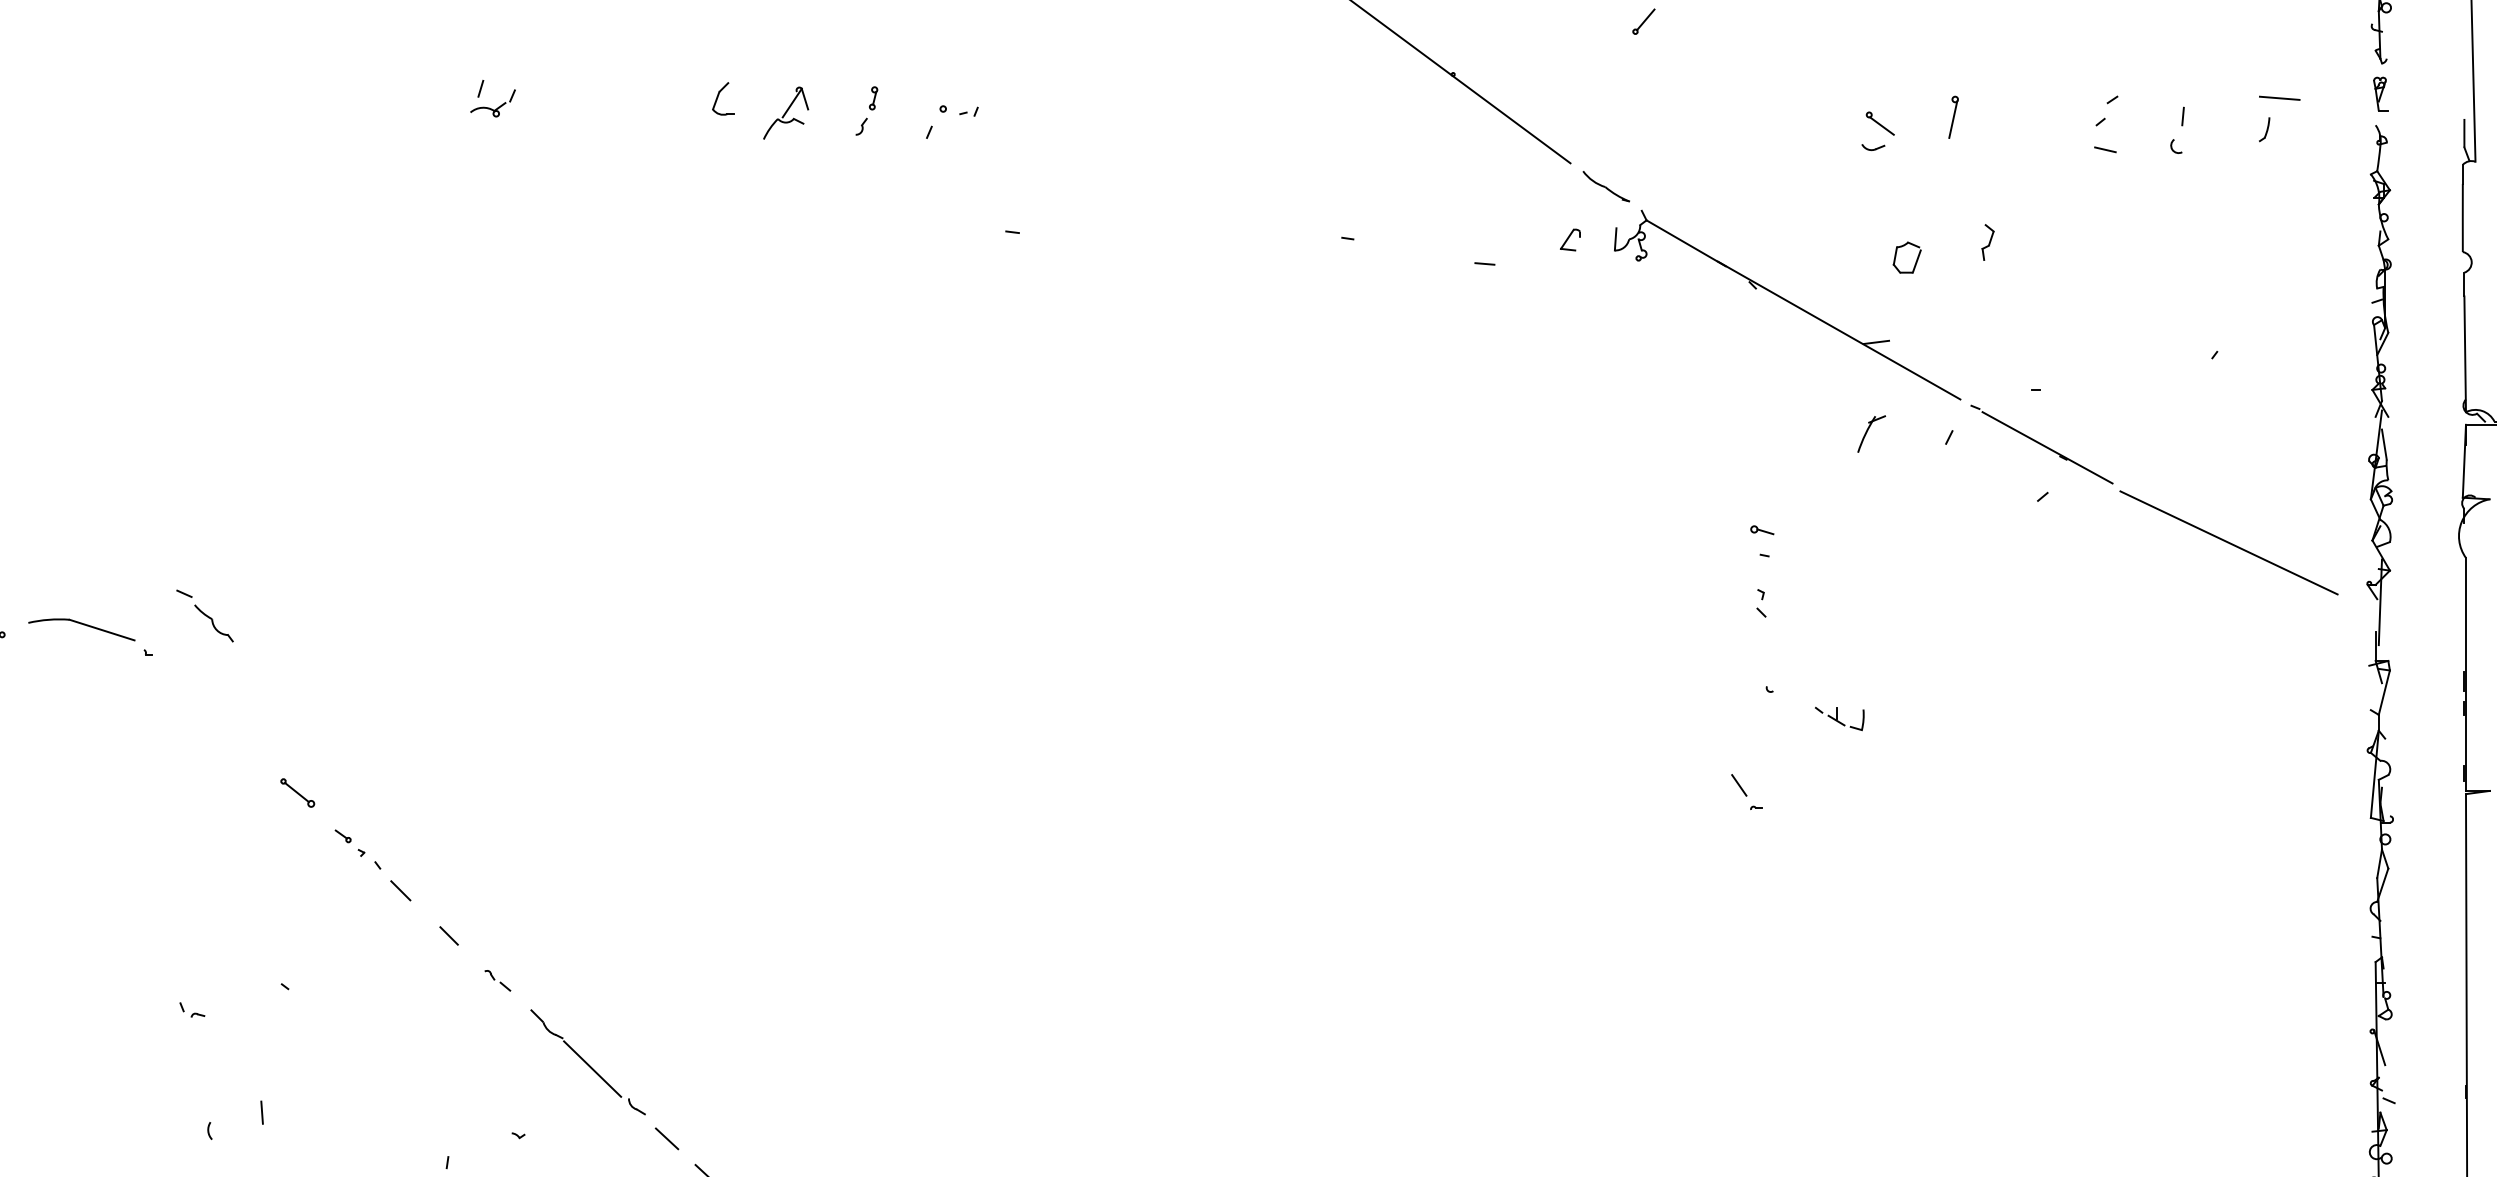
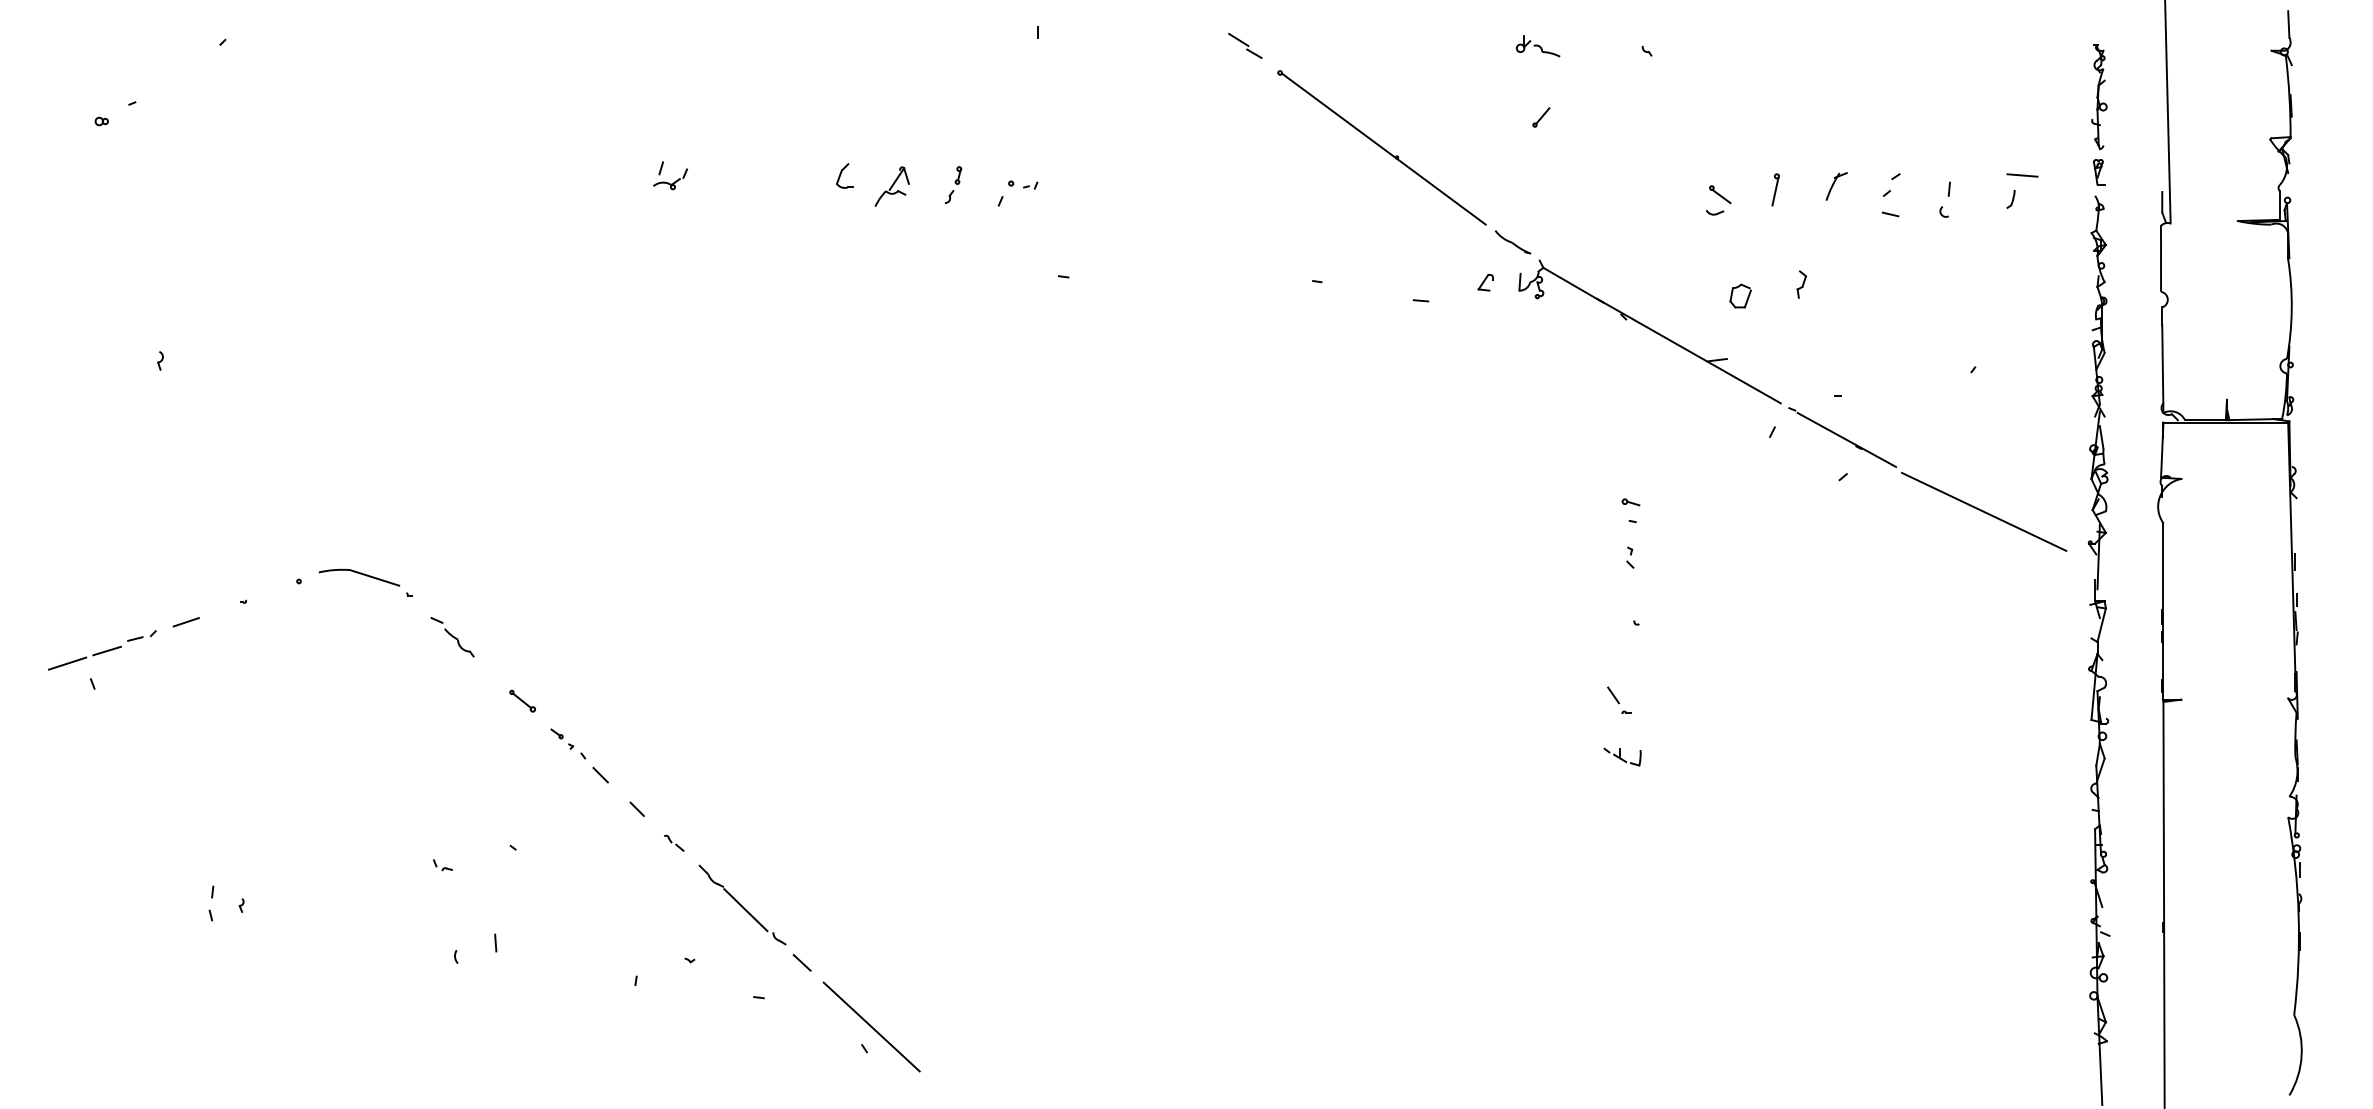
part: (1871, 433) -> (1836, 186), moved
part: (204, 616) -> (452, 637), moved
part: (1839, 718) -> (1622, 756), moved

